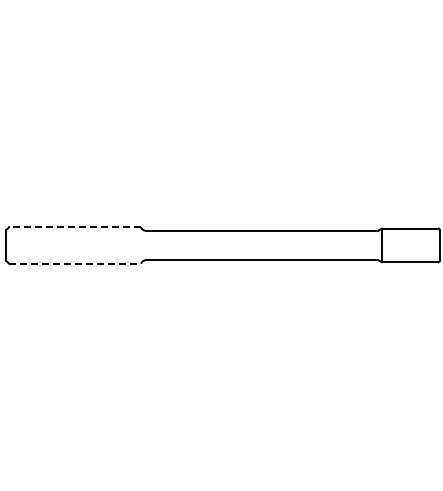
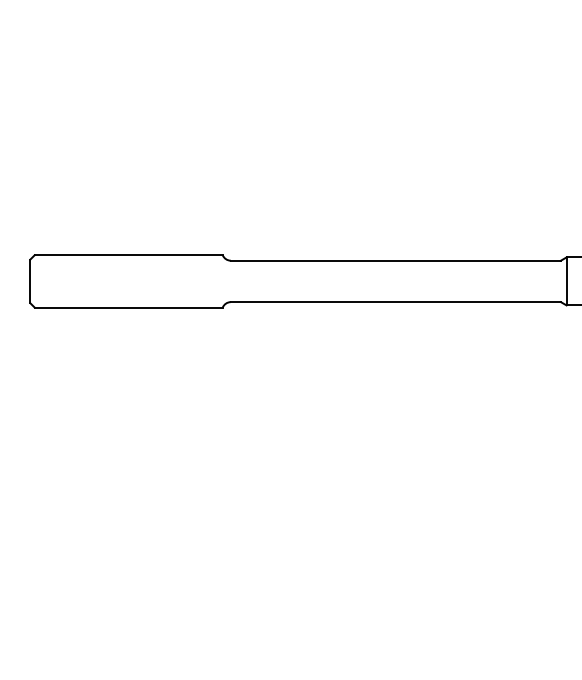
line: (75, 227) -> (129, 255), dashed -> solid
line: (75, 263) -> (129, 307), dashed -> solid

